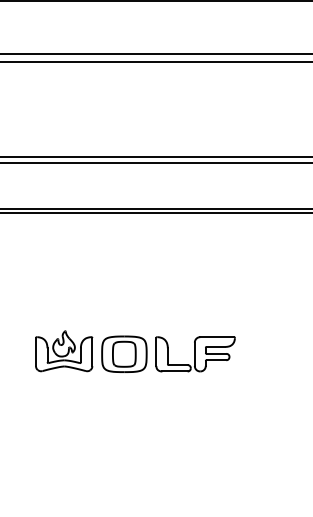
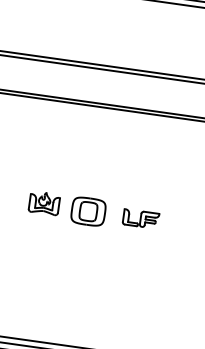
part: (64, 351) -> (44, 203), size x0.7
part: (195, 354) -> (140, 219), size x0.6

